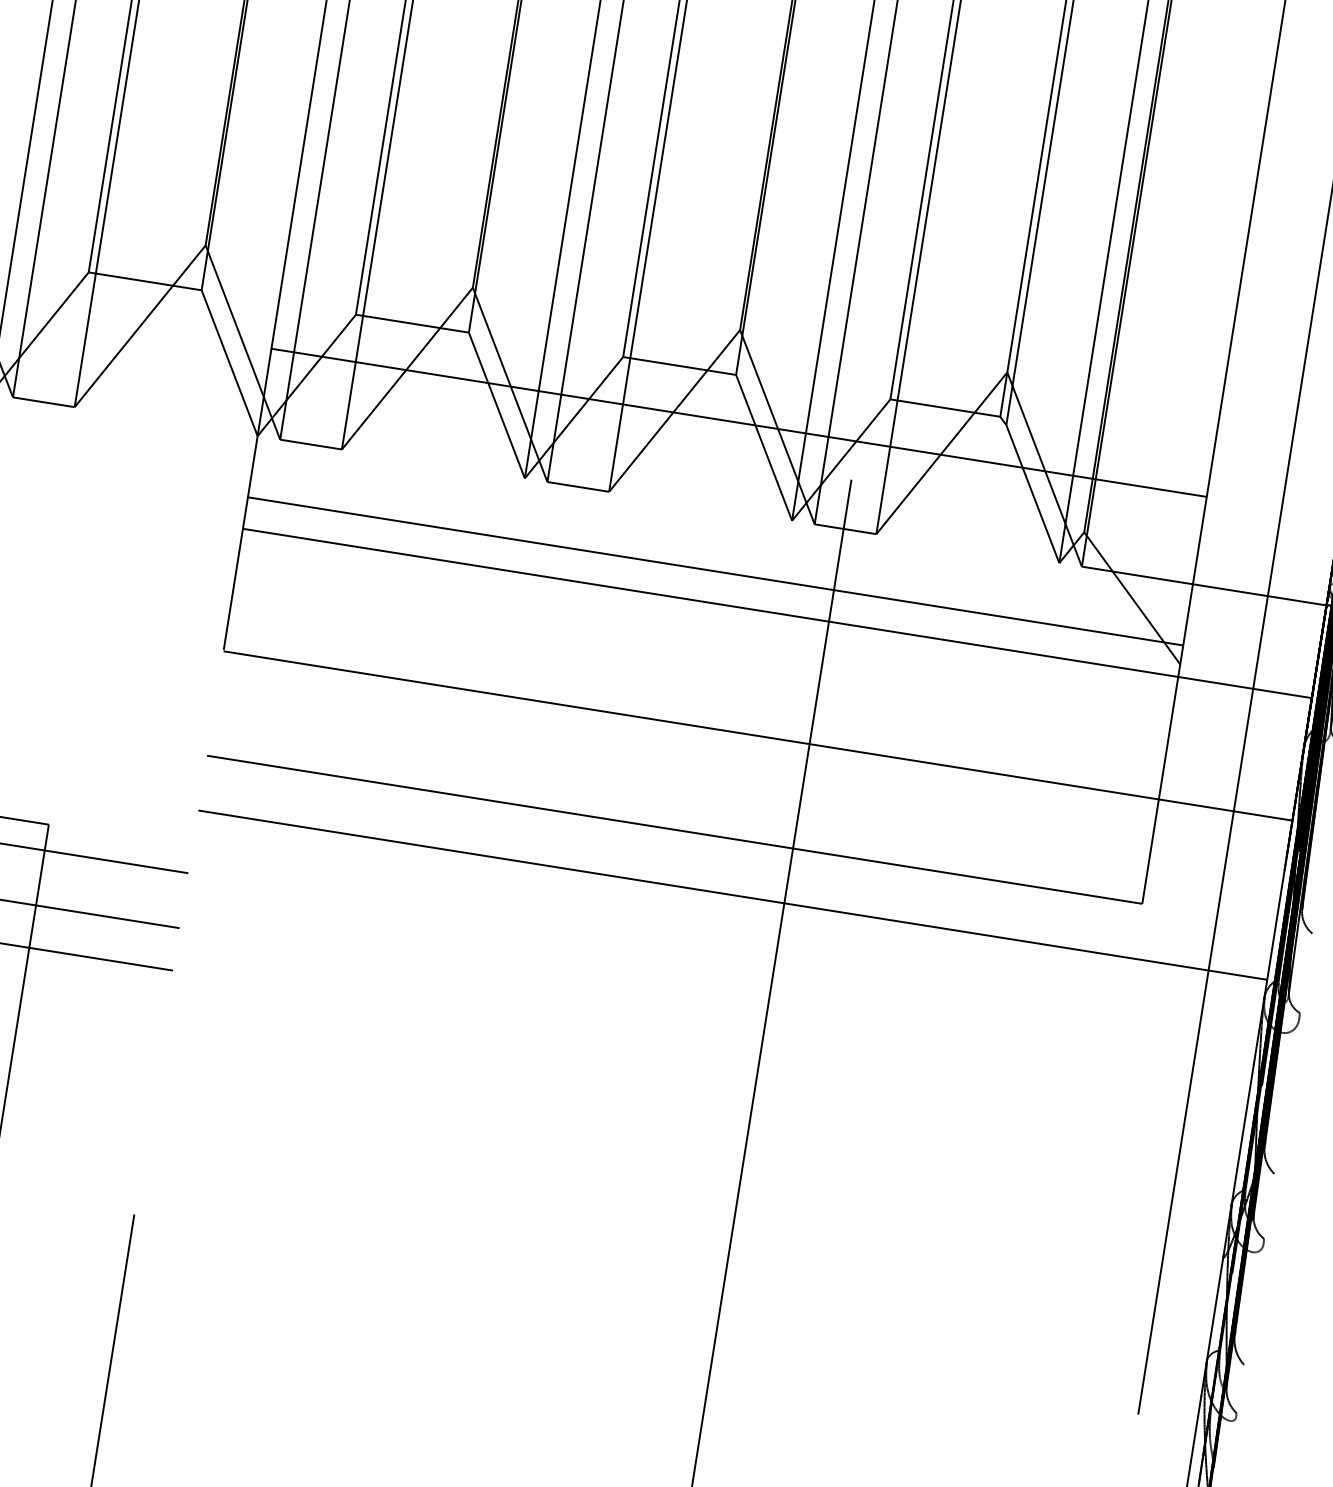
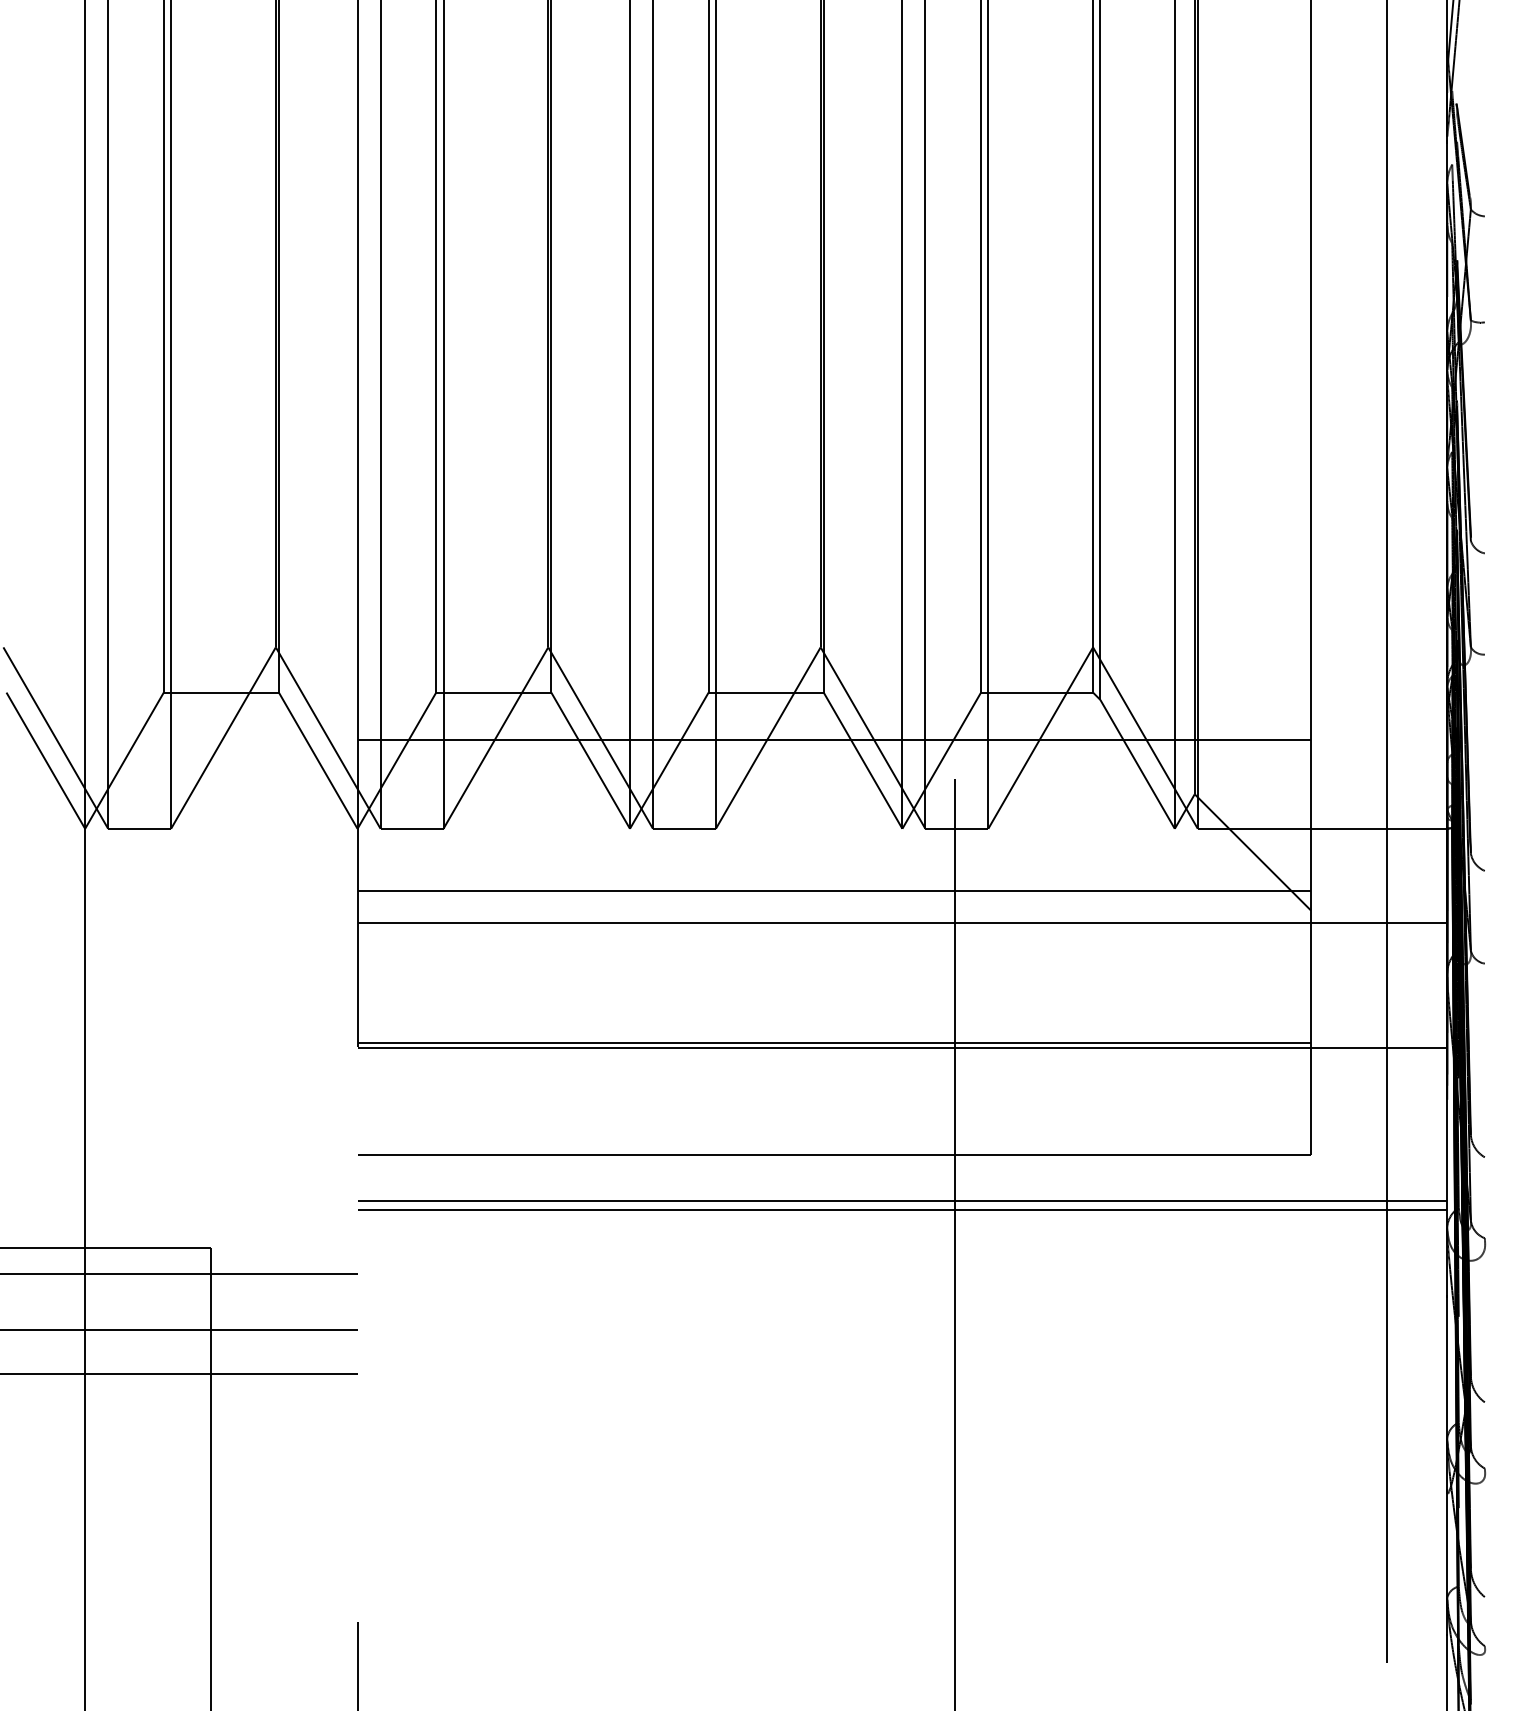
line: (692, 719) -> (834, 1042), added
line: (734, 886) -> (902, 1201), added

